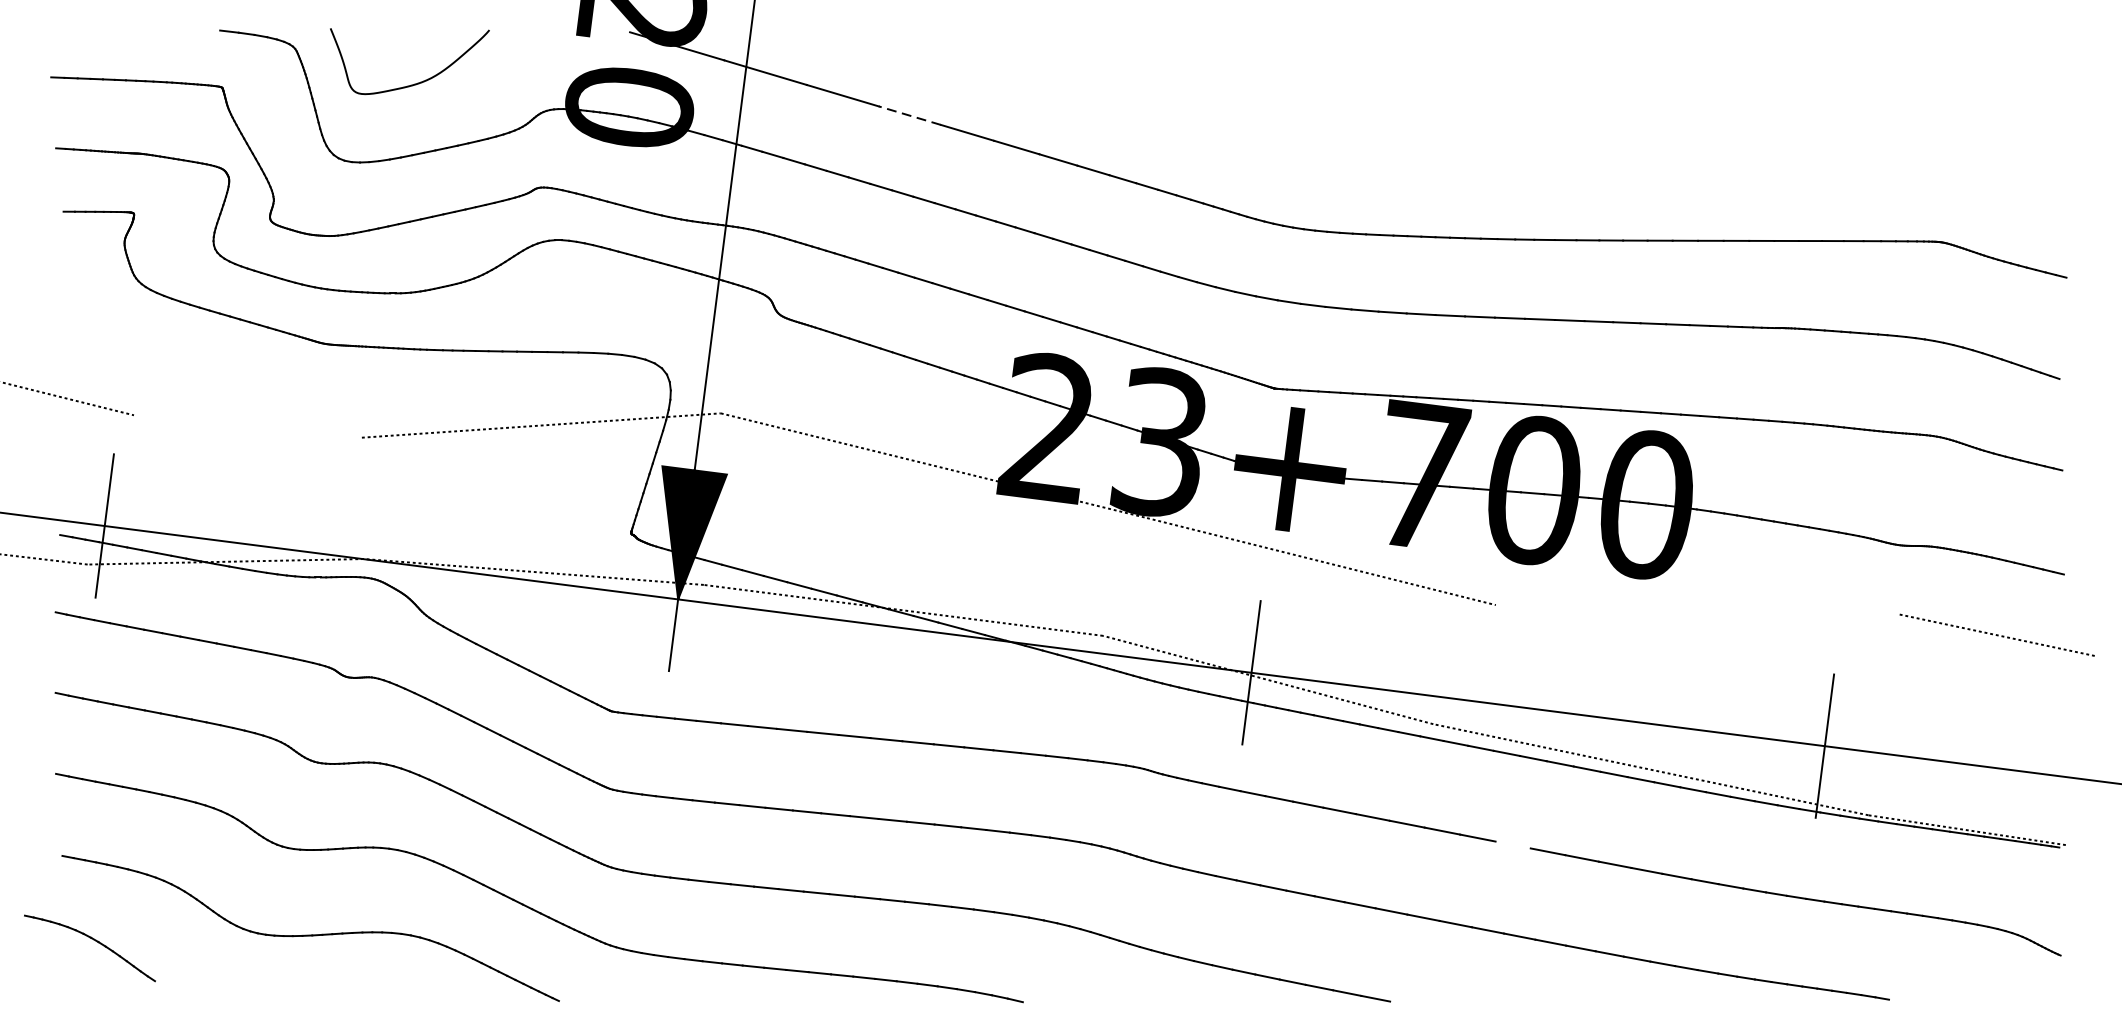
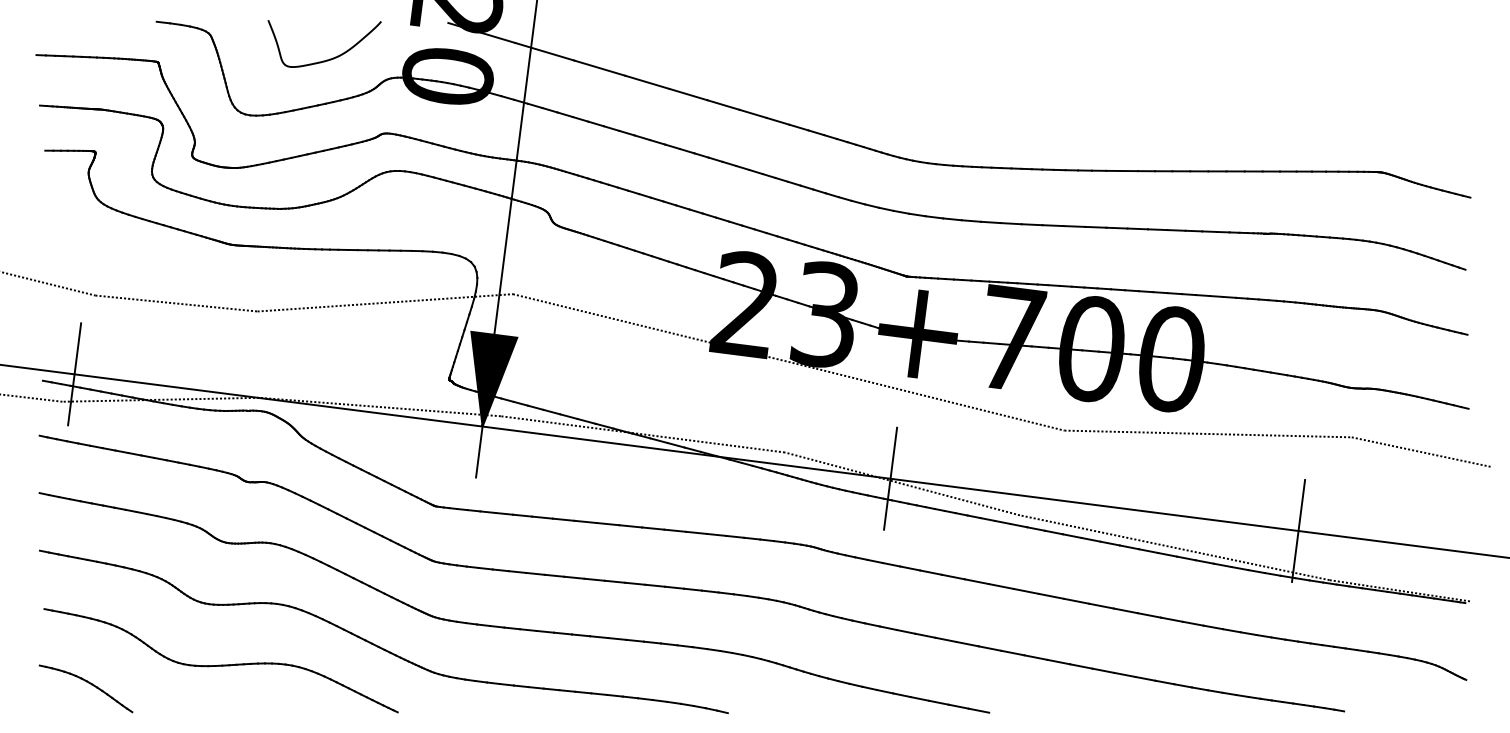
curve: (420, 80) -> (332, 57), moved
line: (909, 115) -> (647, 82), dashed -> solid
line: (247, 426) -> (176, 303), added
line: (1696, 609) -> (1207, 433), added
line: (1512, 843) -> (1076, 600), added
part: (89, 947) -> (85, 688), moved

